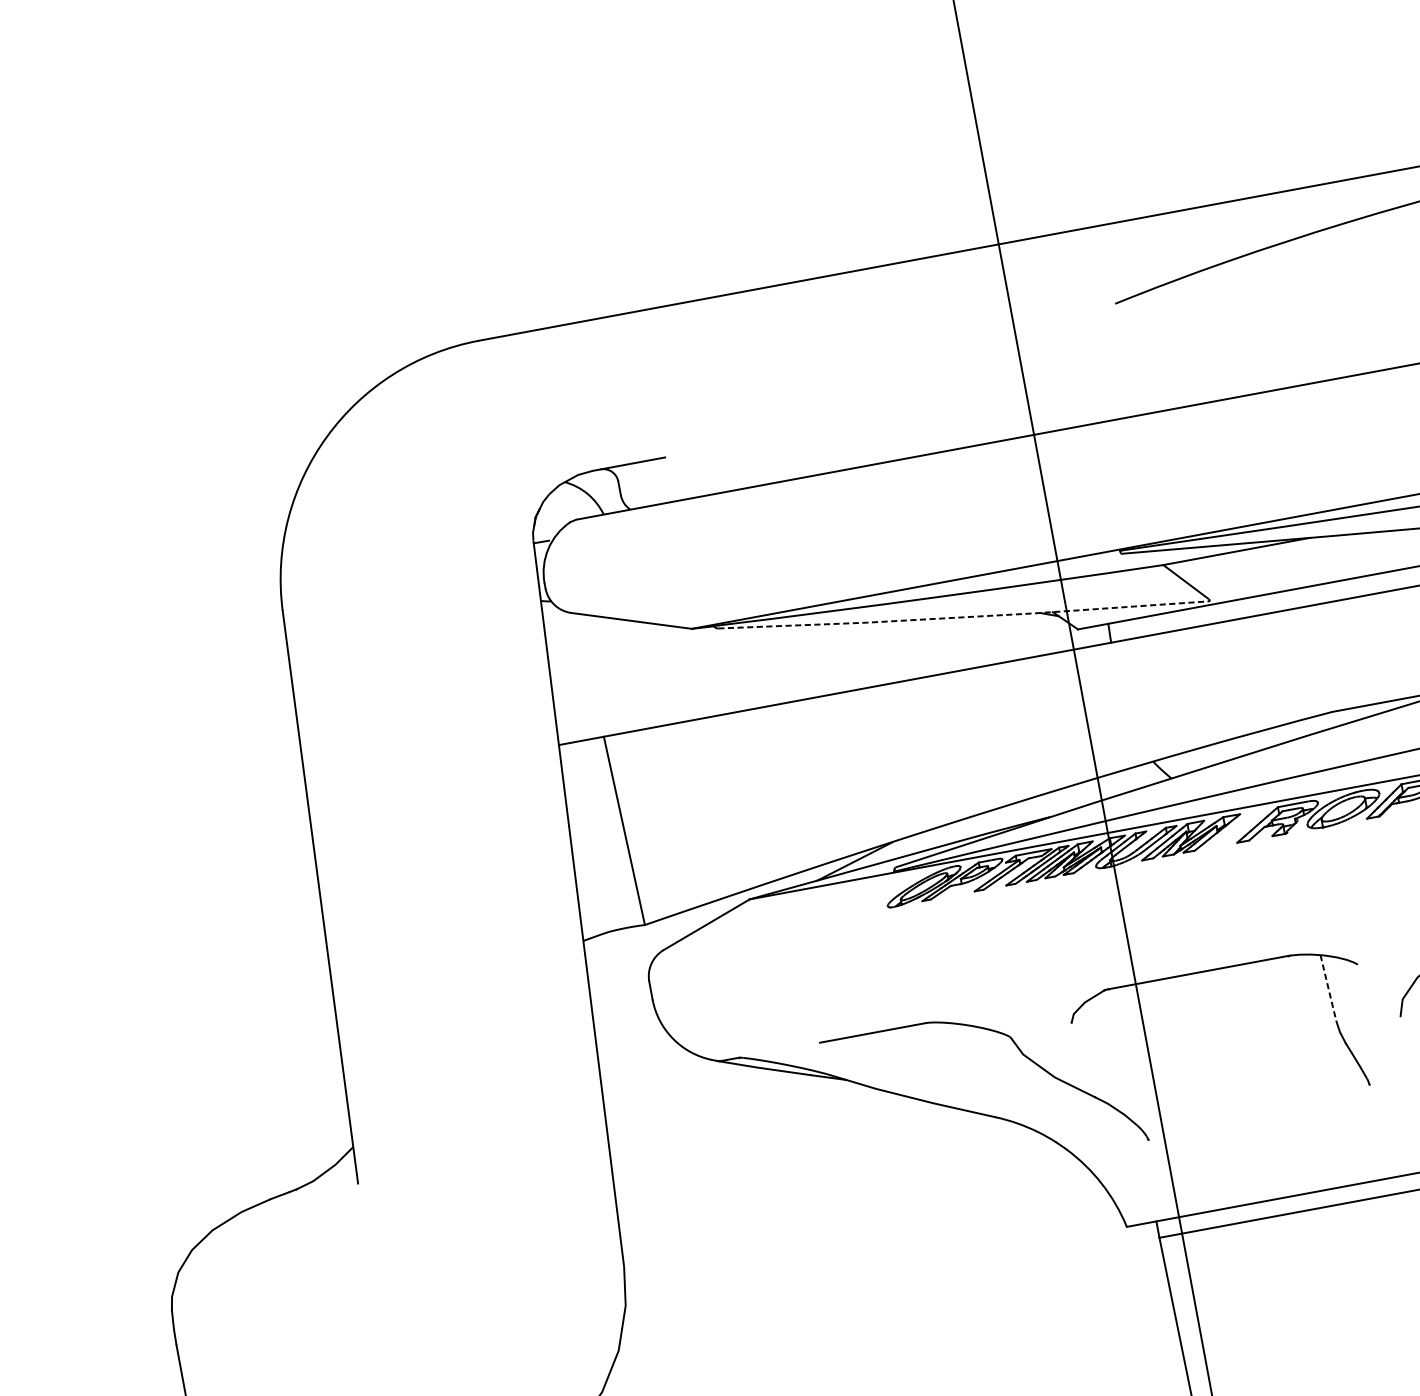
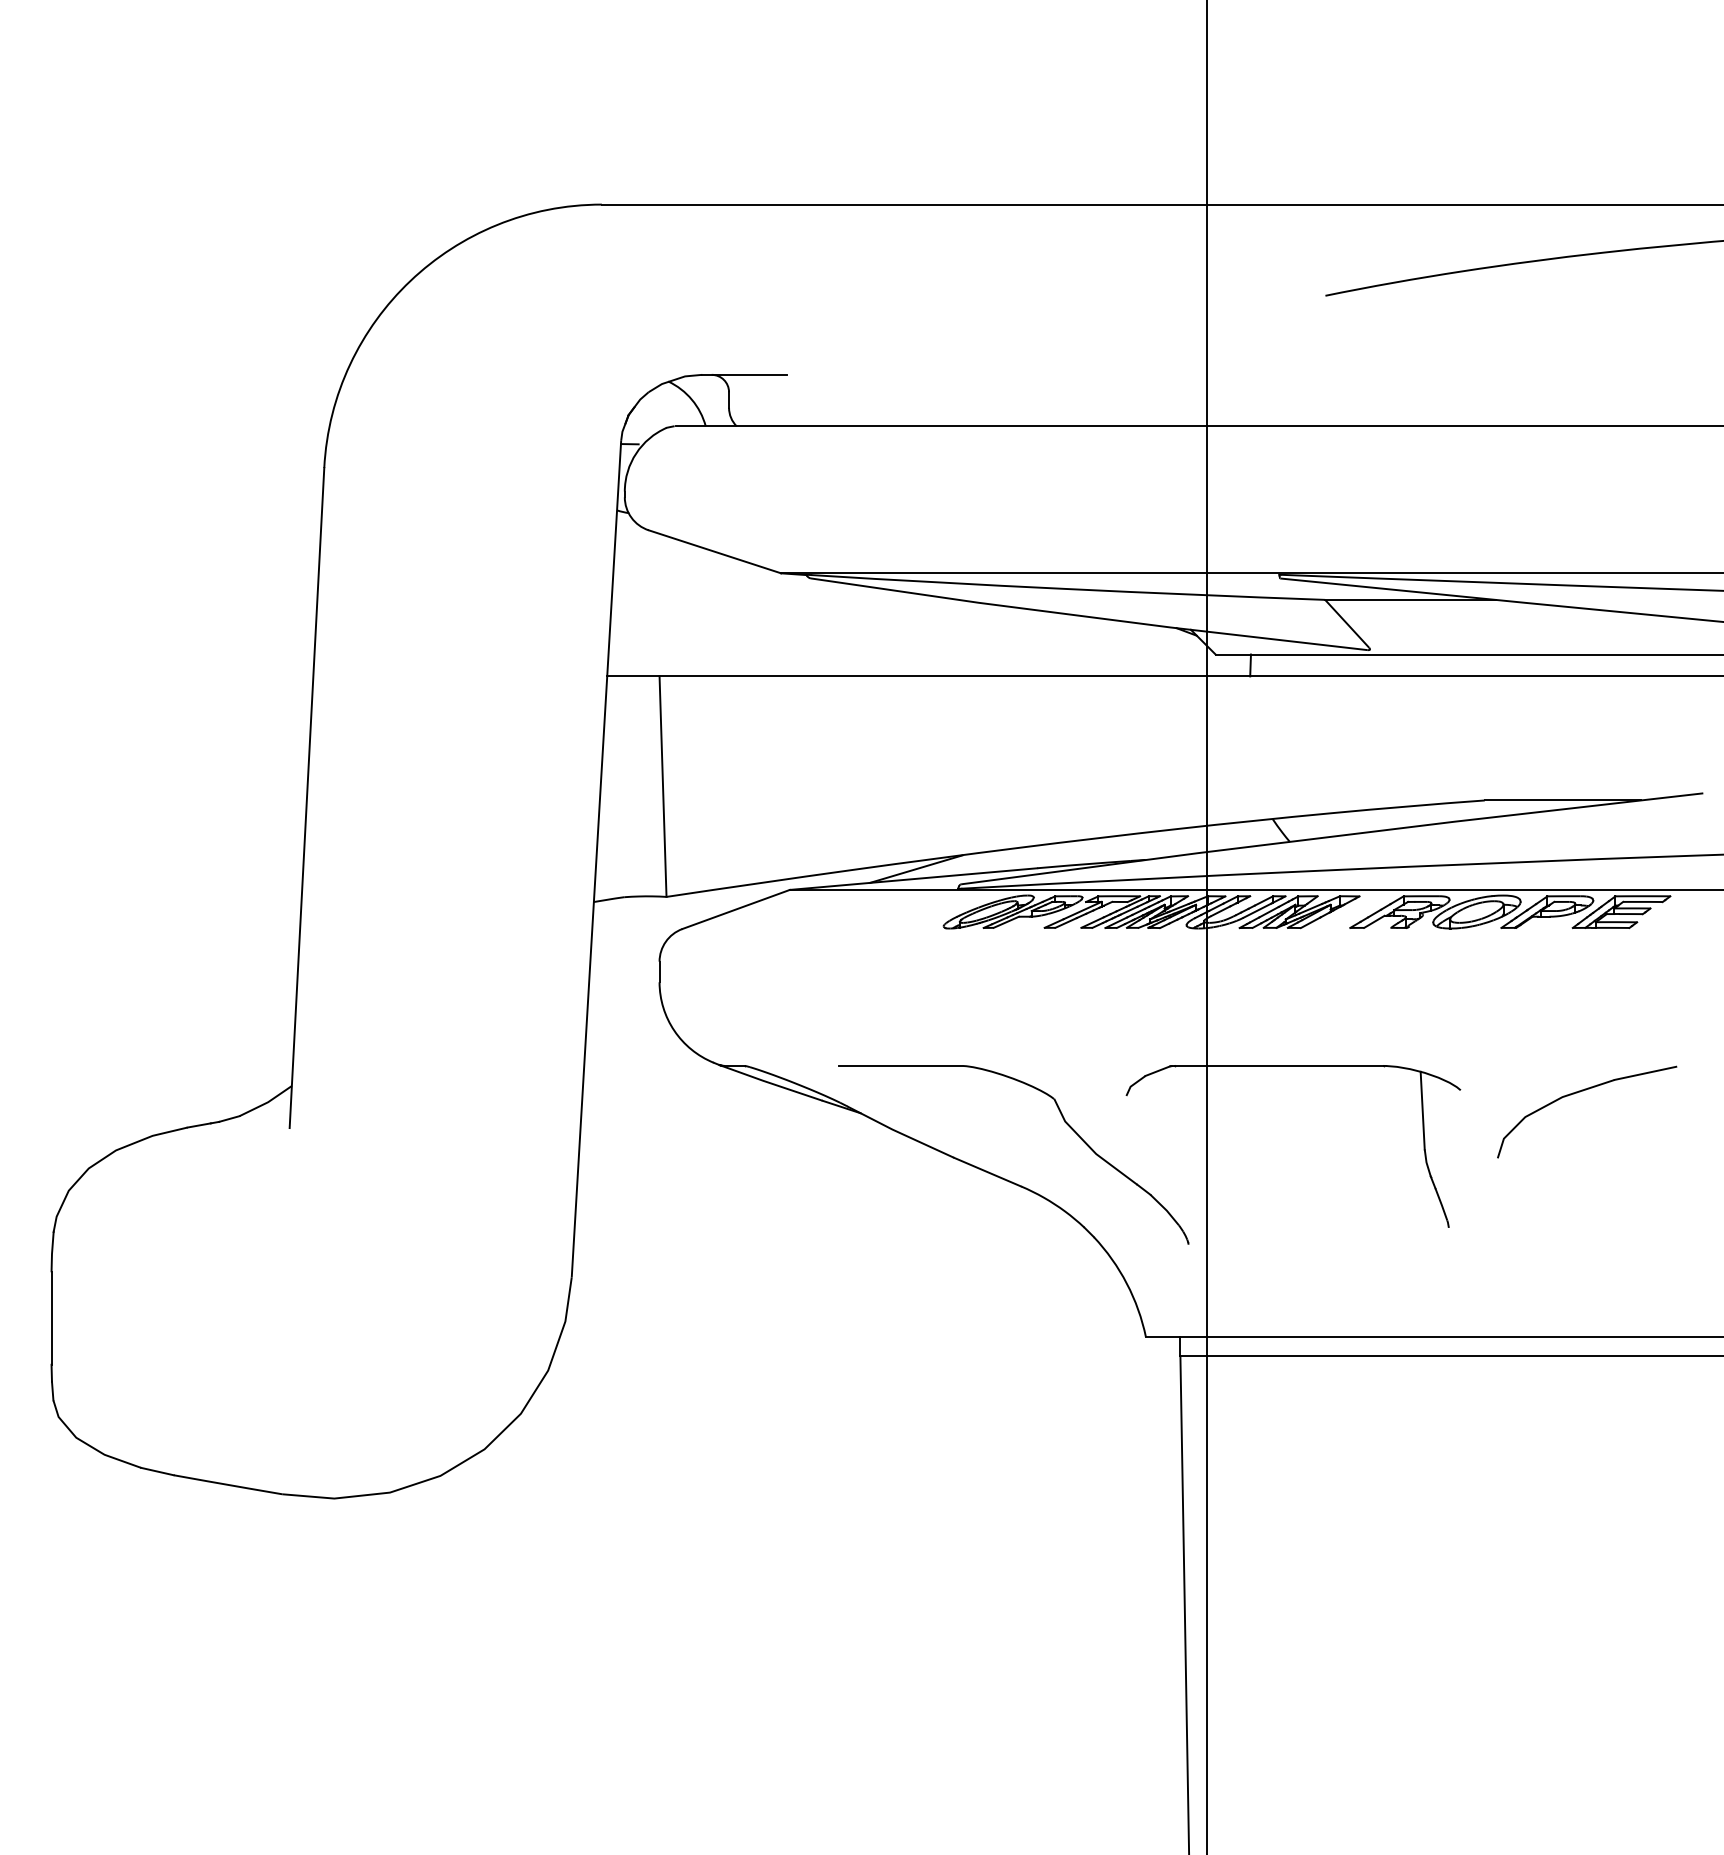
line: (962, 616) -> (1088, 616), dashed -> solid
line: (1328, 988) -> (1422, 1110), dashed -> solid

